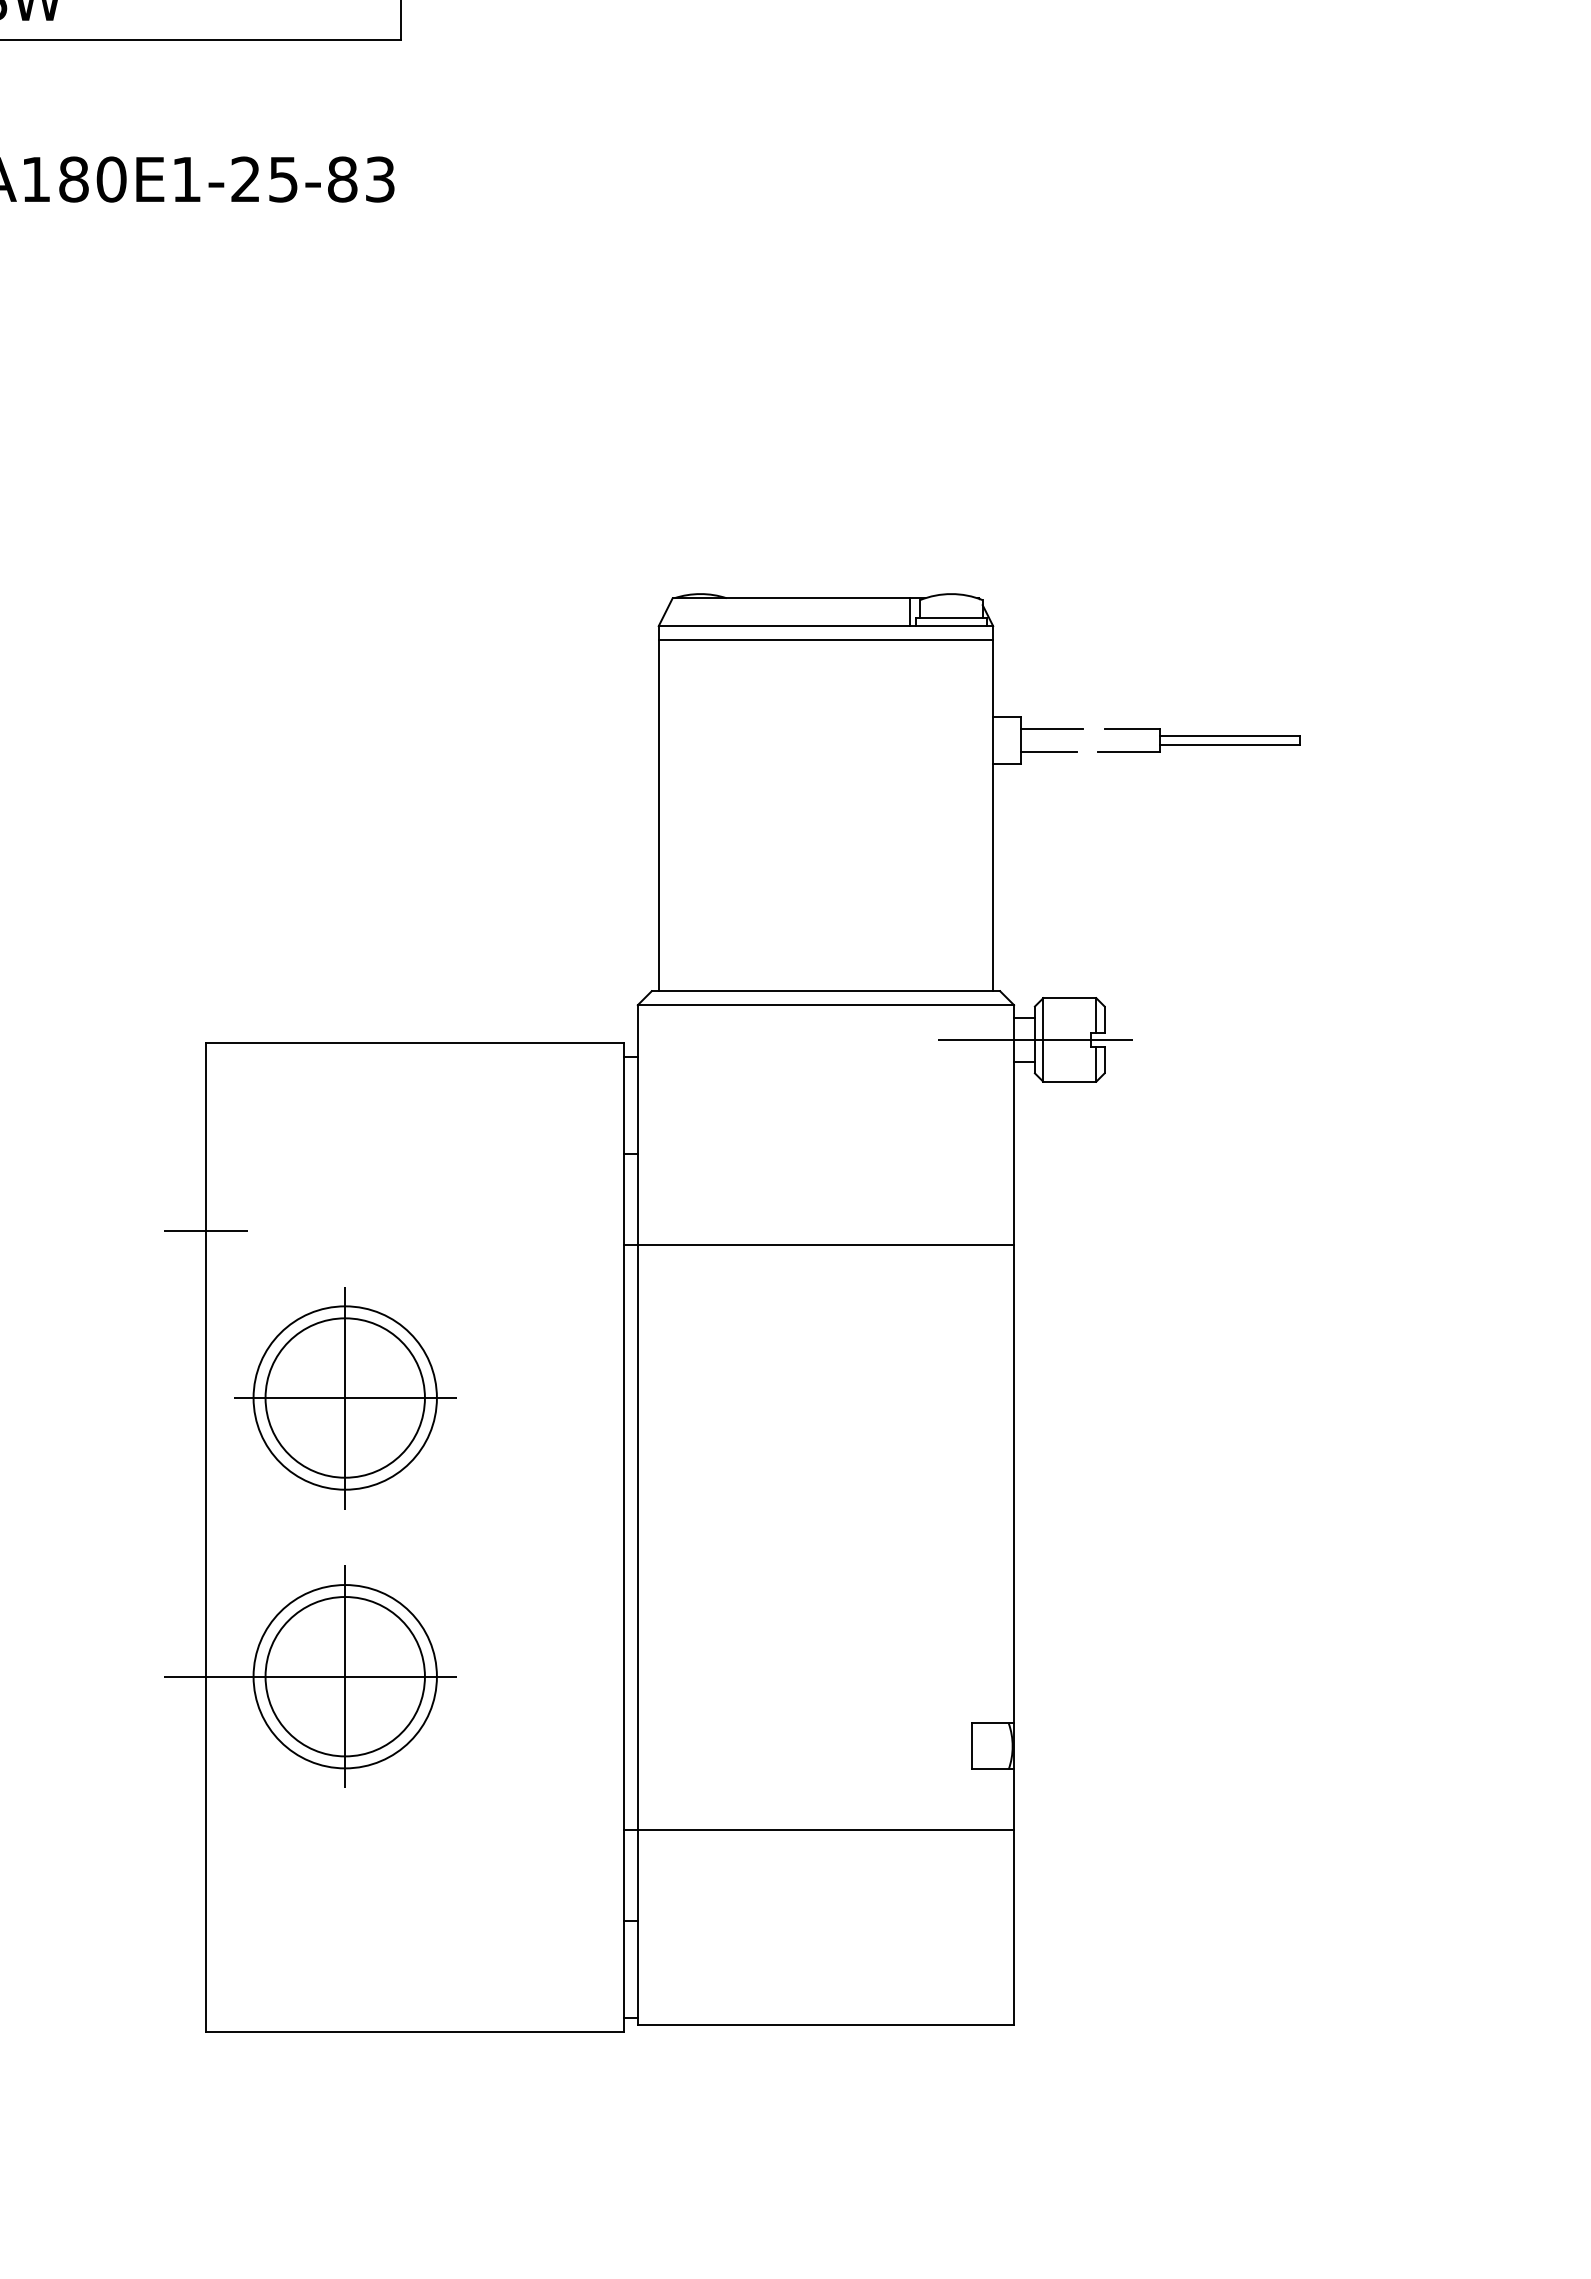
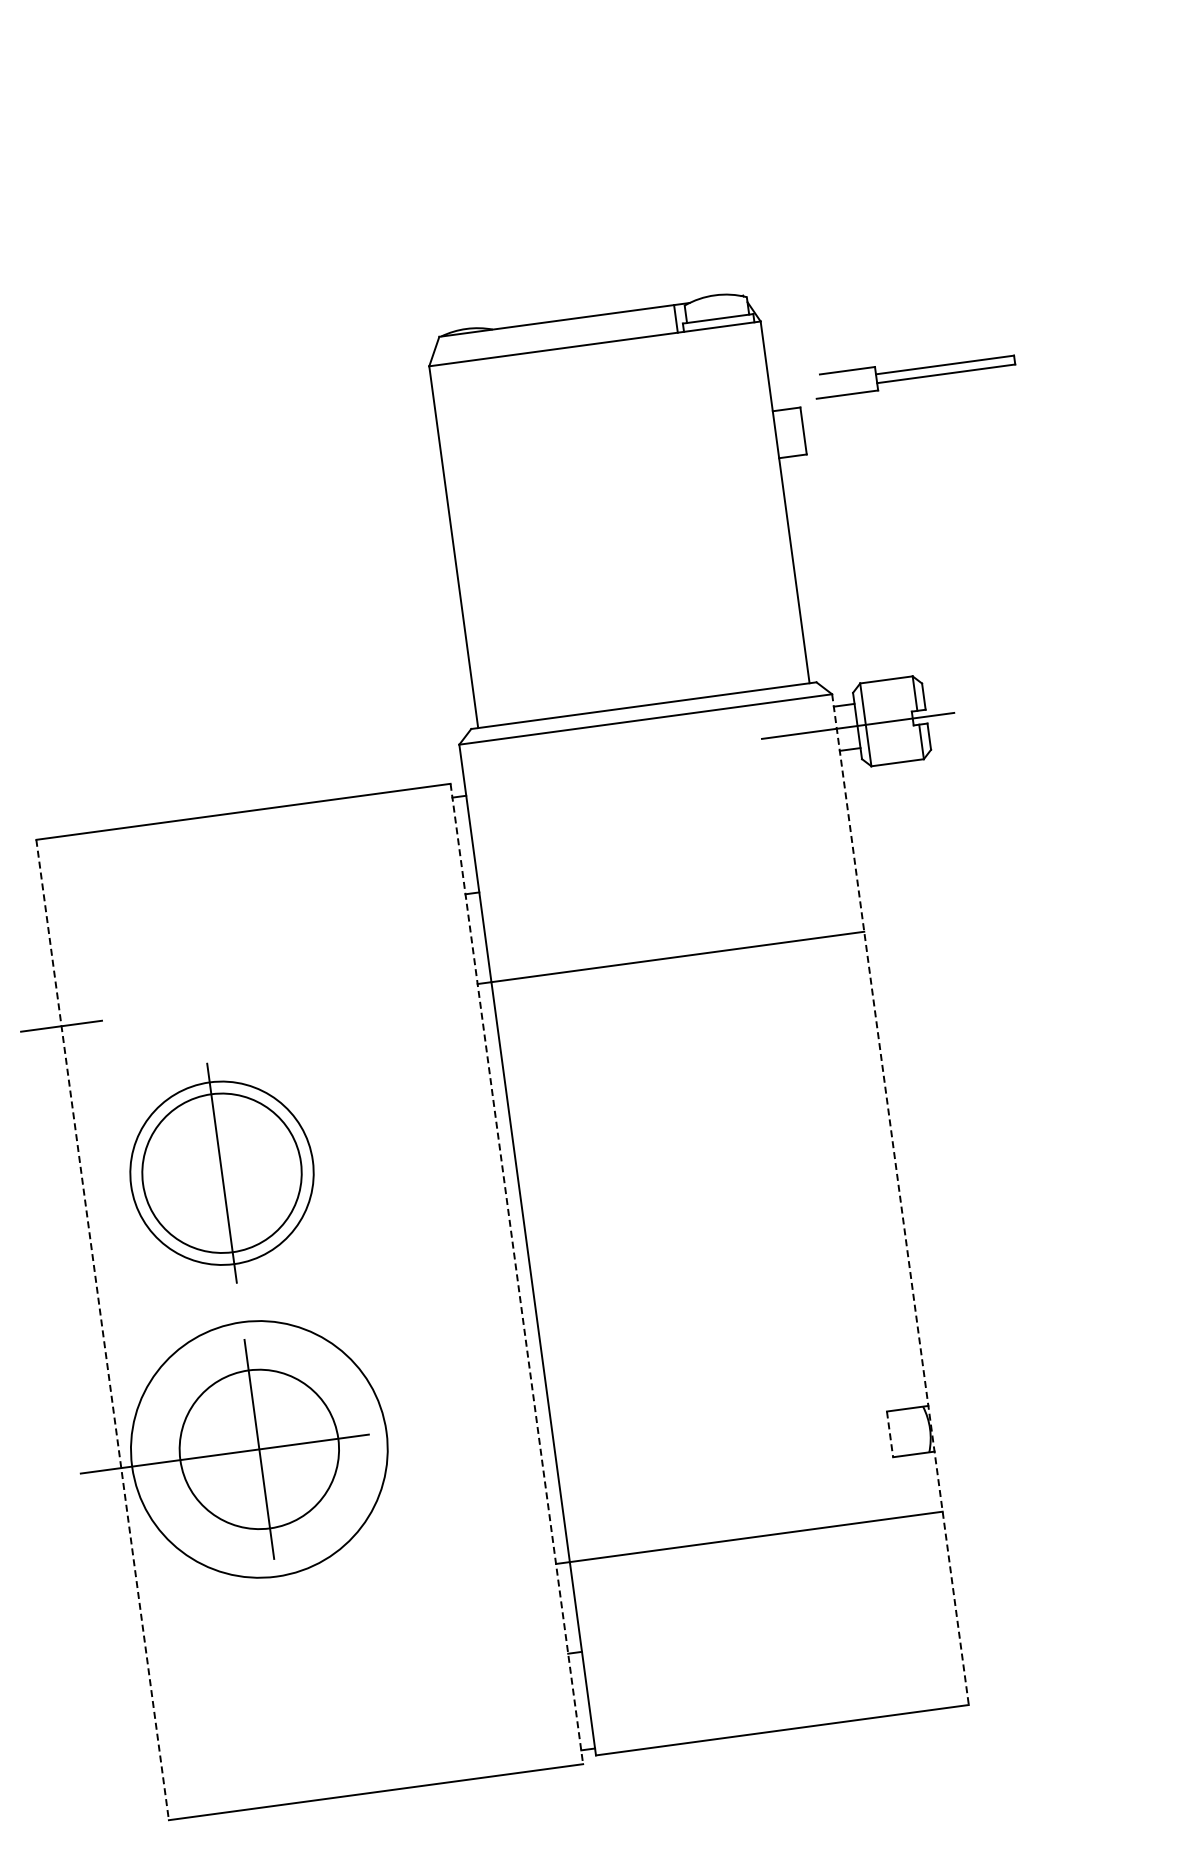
line: (825, 640) -> (596, 358), removed
line: (1052, 728) -> (833, 415), removed
part: (1198, 740) -> (914, 373), moved
line: (1048, 752) -> (832, 439), removed
line: (344, 1398) -> (221, 1173), removed
line: (1014, 1515) -> (900, 1200), solid -> dashed
line: (205, 1537) -> (102, 1330), solid -> dashed
line: (623, 1537) -> (516, 1274), solid -> dashed
circle: (344, 1676) -> (258, 1449), size x1.4
line: (972, 1746) -> (890, 1434), solid -> dashed

